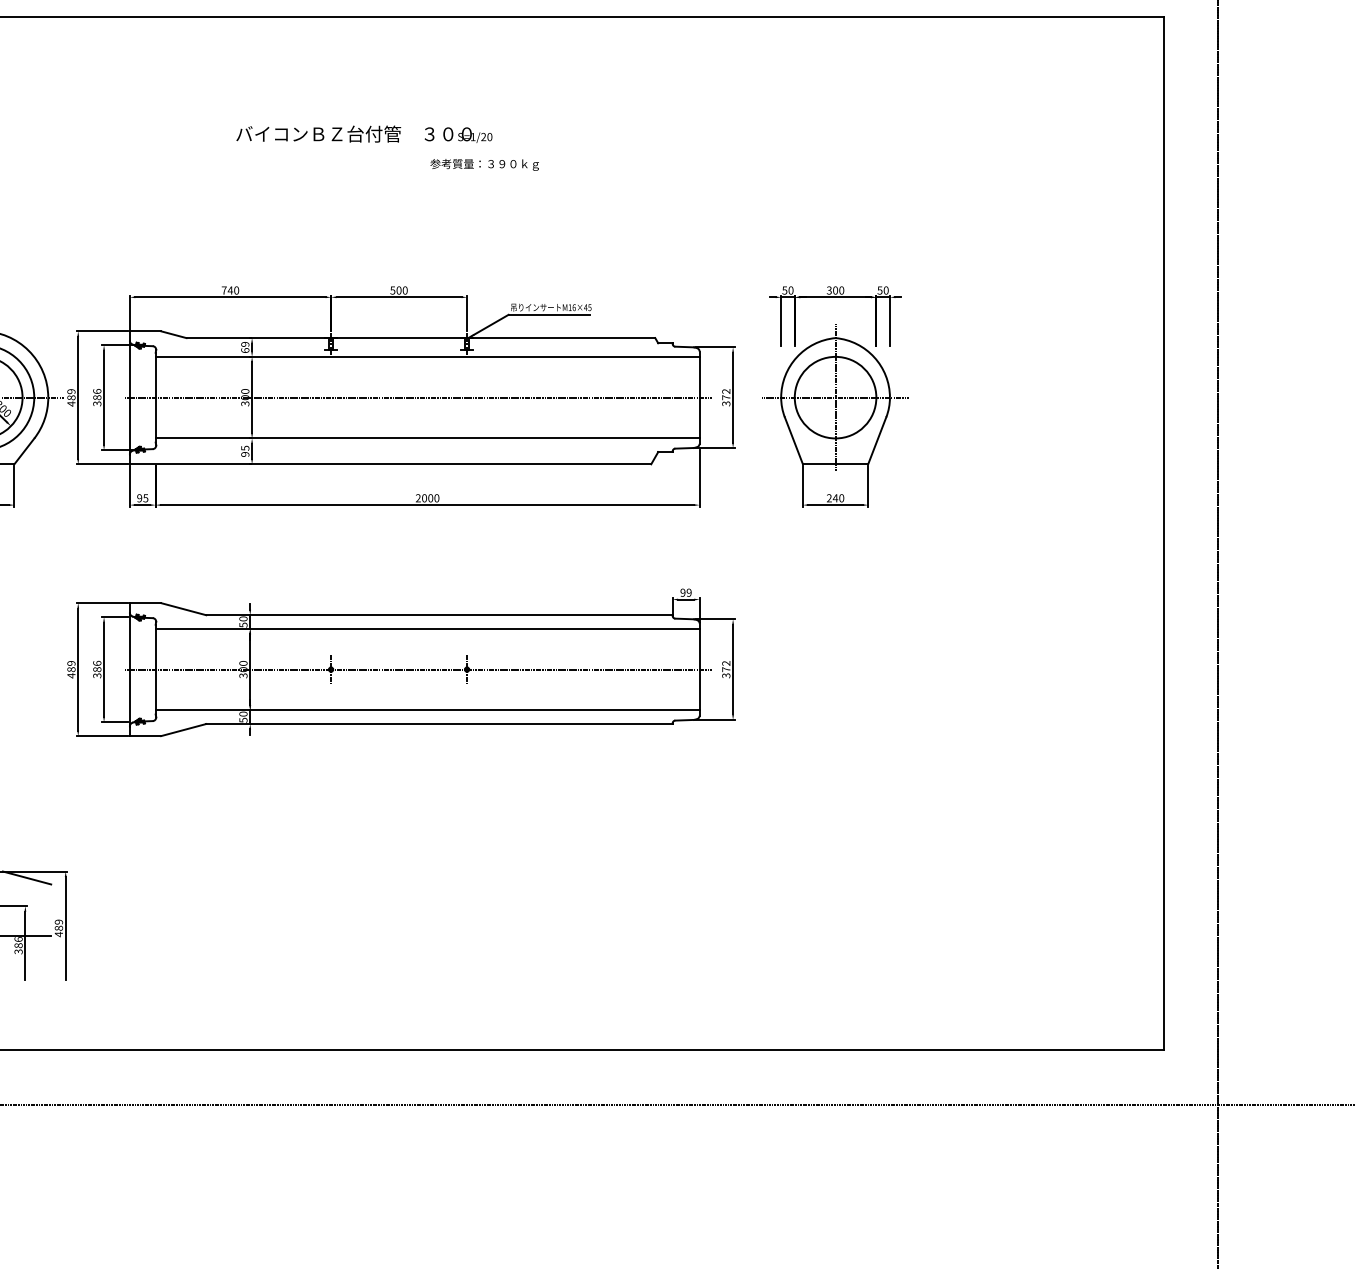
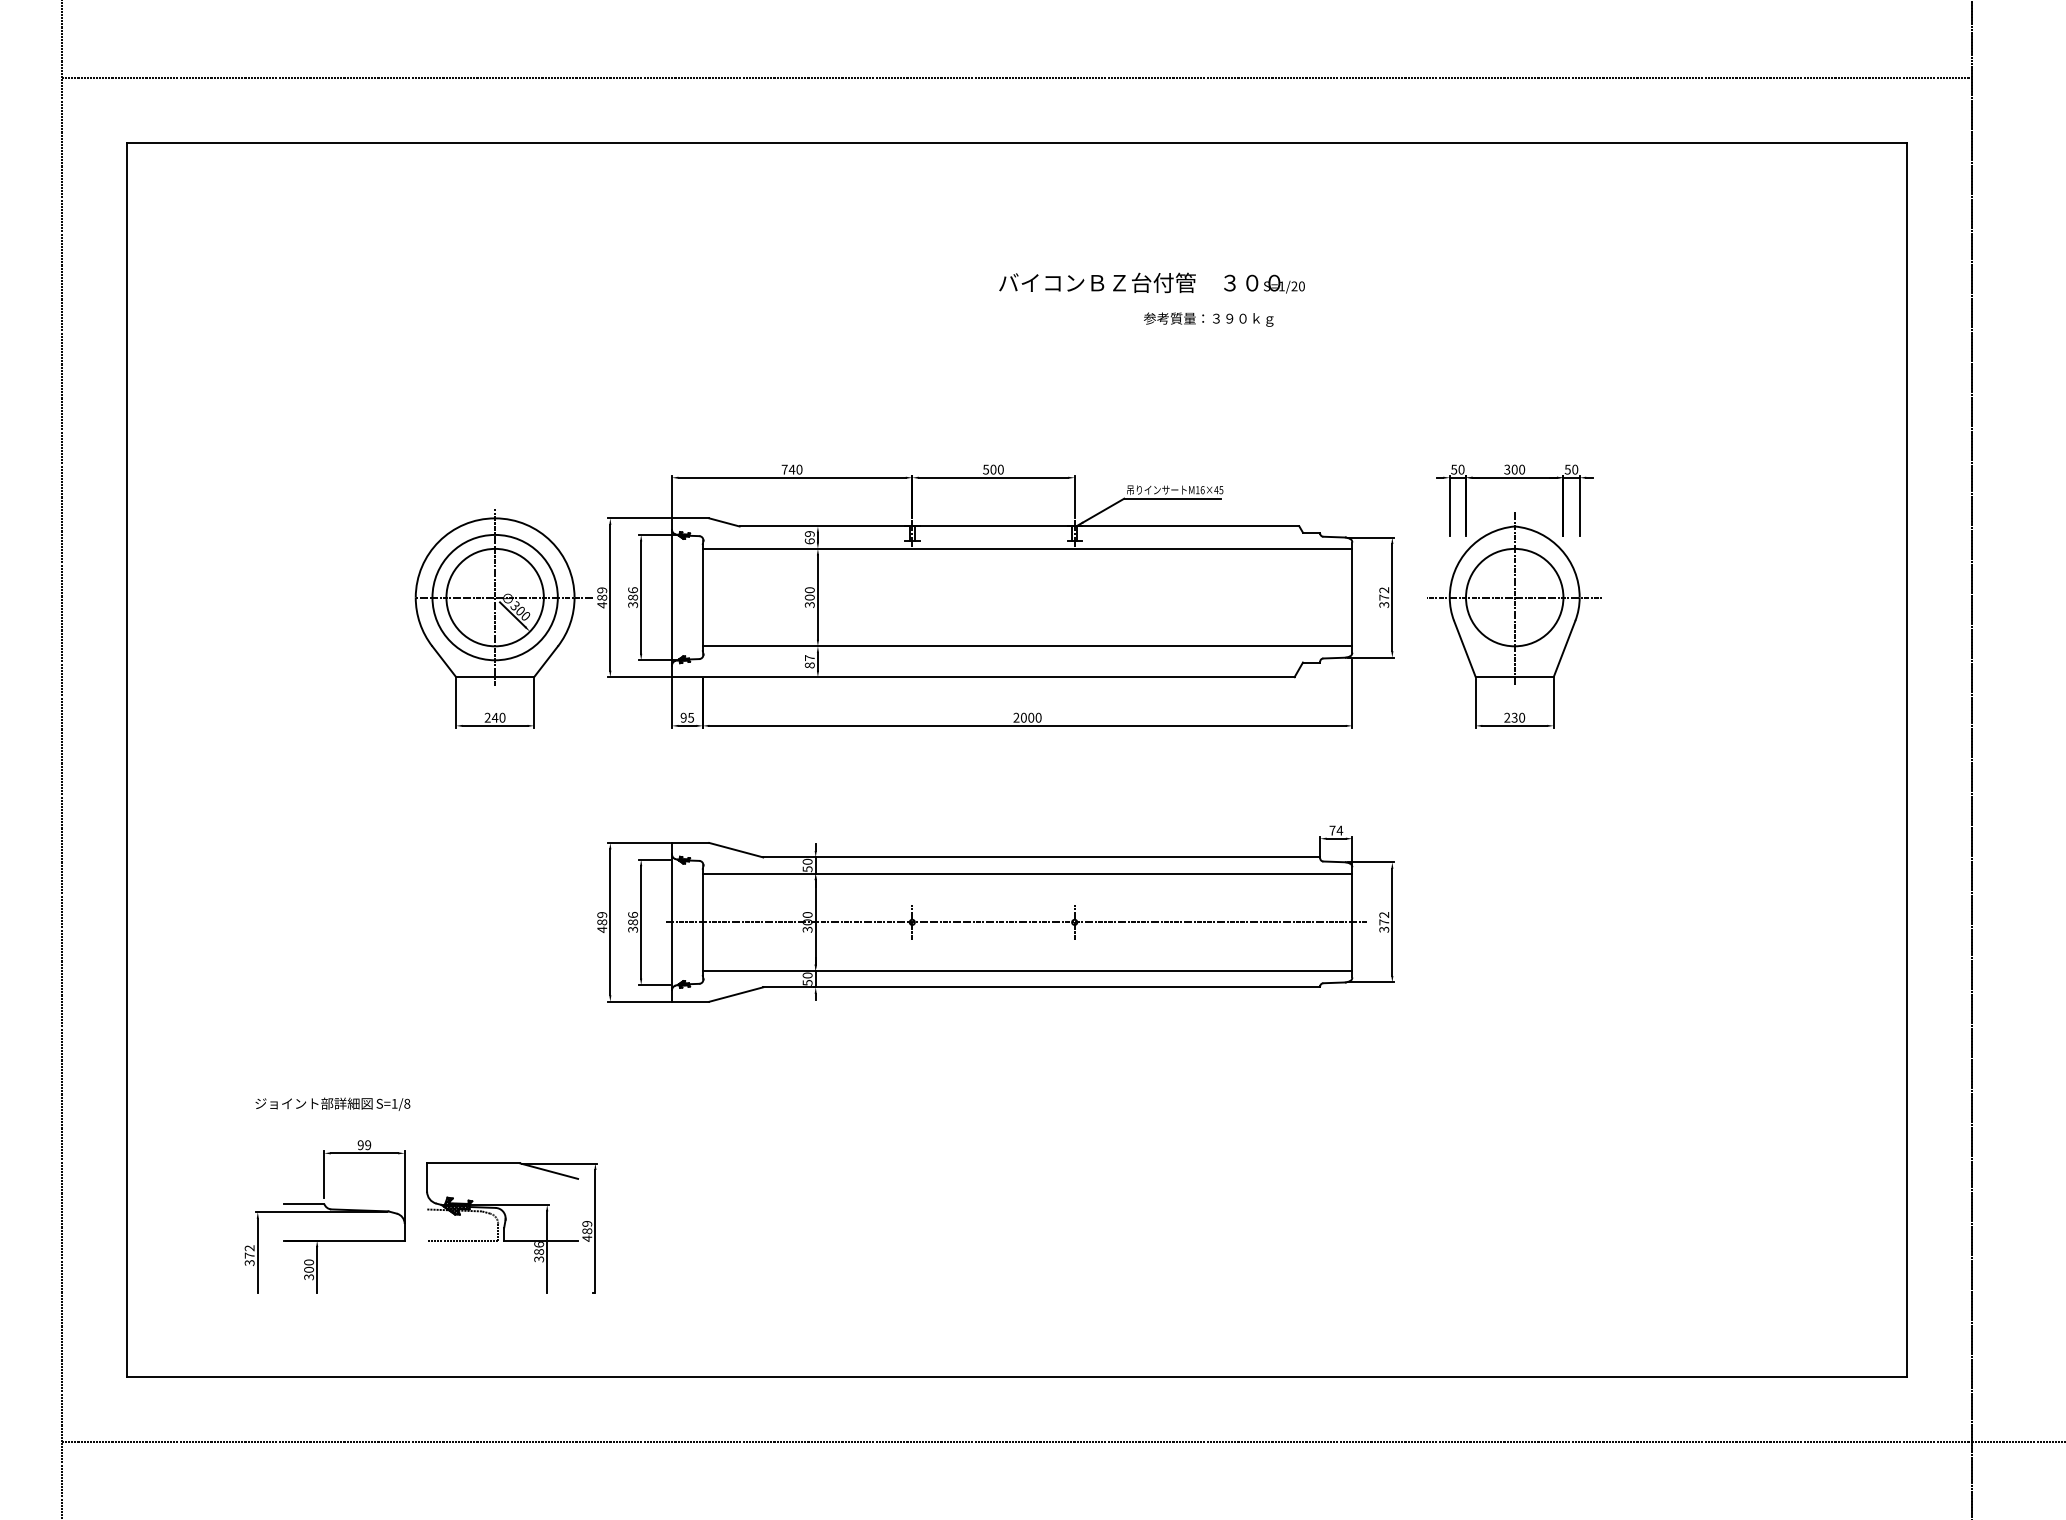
text: (363, 133) -> (1151, 282), moved
text: (484, 164) -> (1208, 319), moved
line: (418, 397) -> (1016, 597), removed
text: (245, 451) -> (809, 661), 95 -> 87
text: (835, 498) -> (1514, 717), 240 -> 230
text: (686, 592) -> (1336, 830), 99 -> 74

